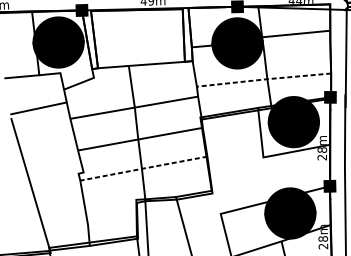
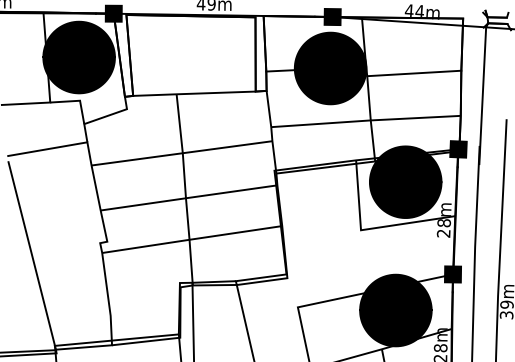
line: (296, 34) -> (414, 73), moved
line: (264, 79) -> (366, 120), dashed -> solid
line: (143, 168) -> (191, 239), dashed -> solid

